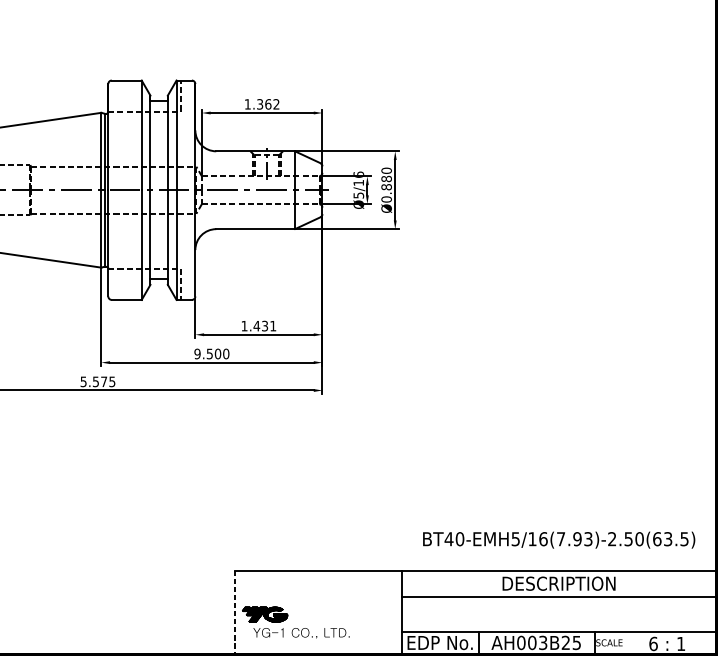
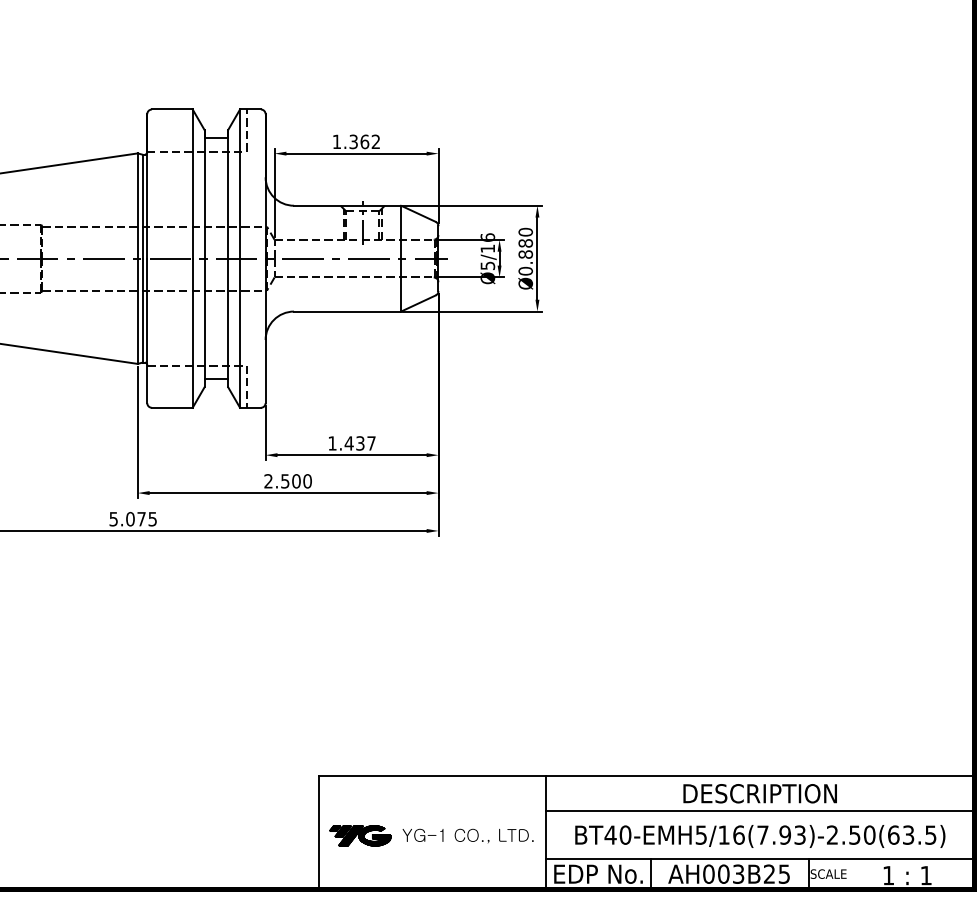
text: (273, 326) -> (371, 443), 1.431 -> 1.437
text: (197, 354) -> (268, 481), 9.500 -> 2.500
text: (95, 382) -> (130, 519), 5.575 -> 5.075
text: (559, 540) -> (760, 836), moved
line: (234, 612) -> (319, 832), dashed -> solid
text: (301, 632) -> (467, 835), moved
text: (653, 643) -> (888, 875), 6 -> 1

